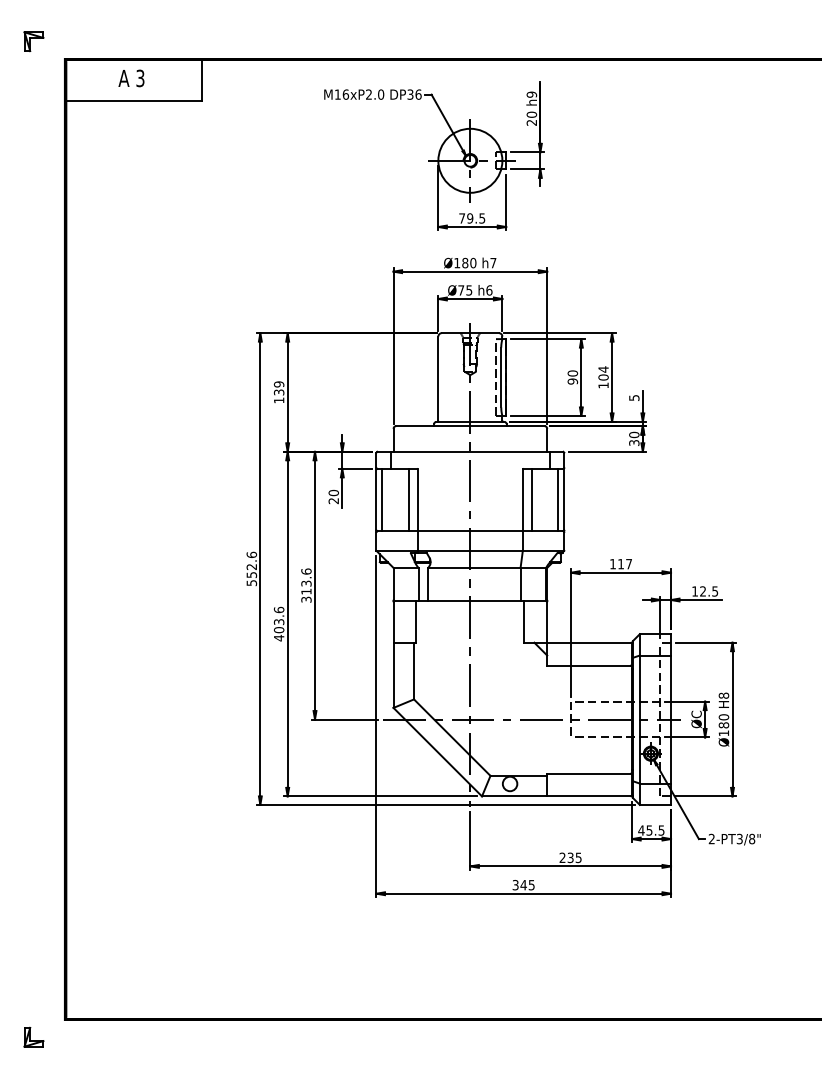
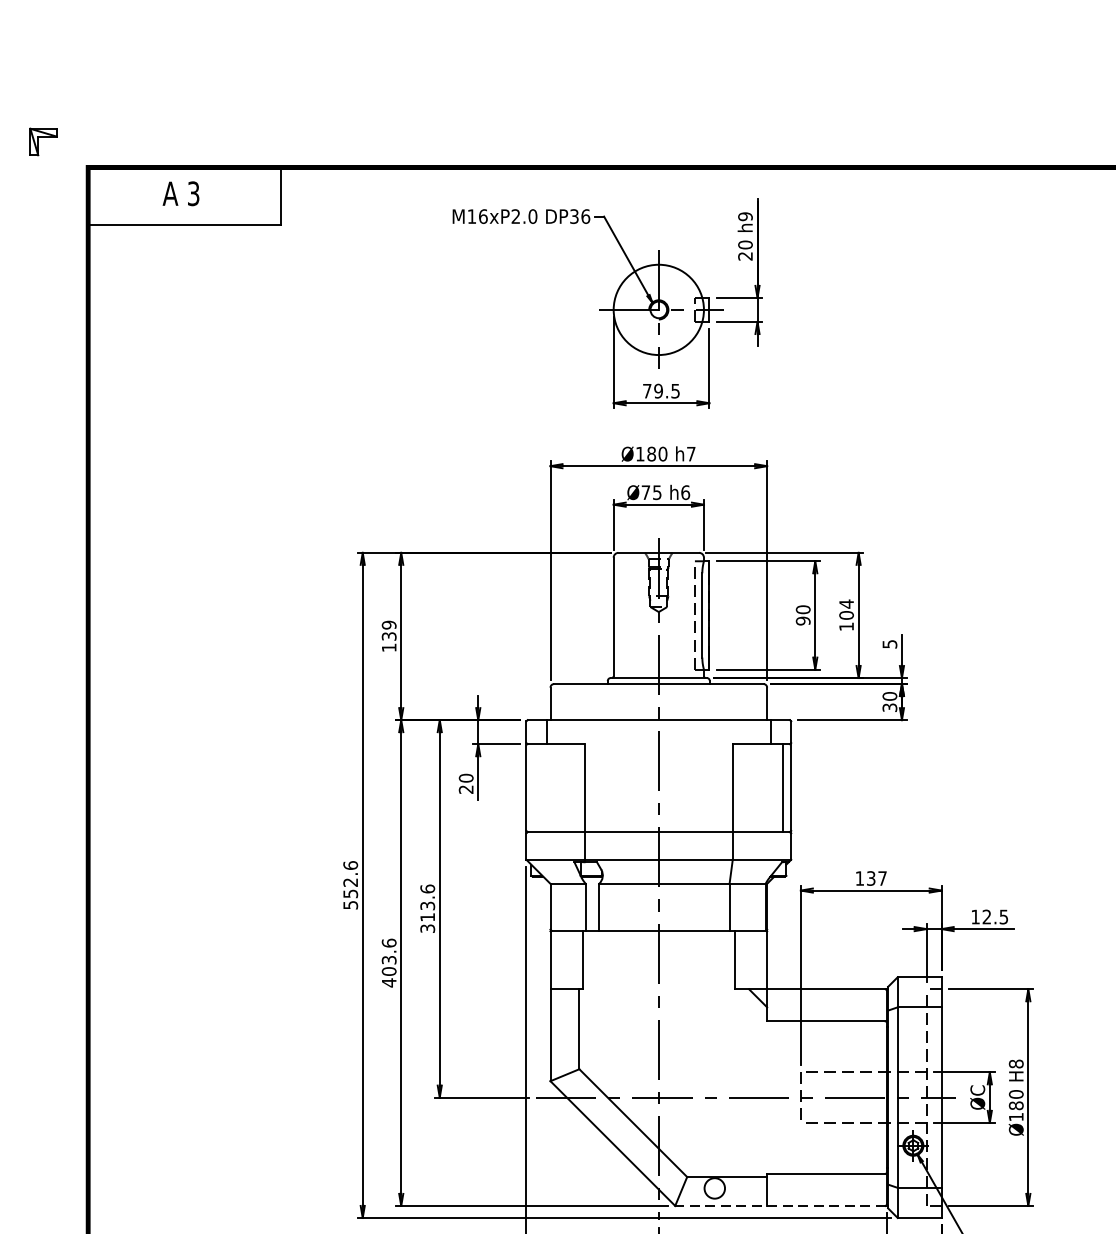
line: (382, 499) -> (534, 787), removed
line: (408, 499) -> (571, 787), removed
line: (532, 499) -> (746, 787), removed
text: (620, 563) -> (870, 877), 117 -> 137
line: (556, 796) -> (780, 1206), solid -> dashed

